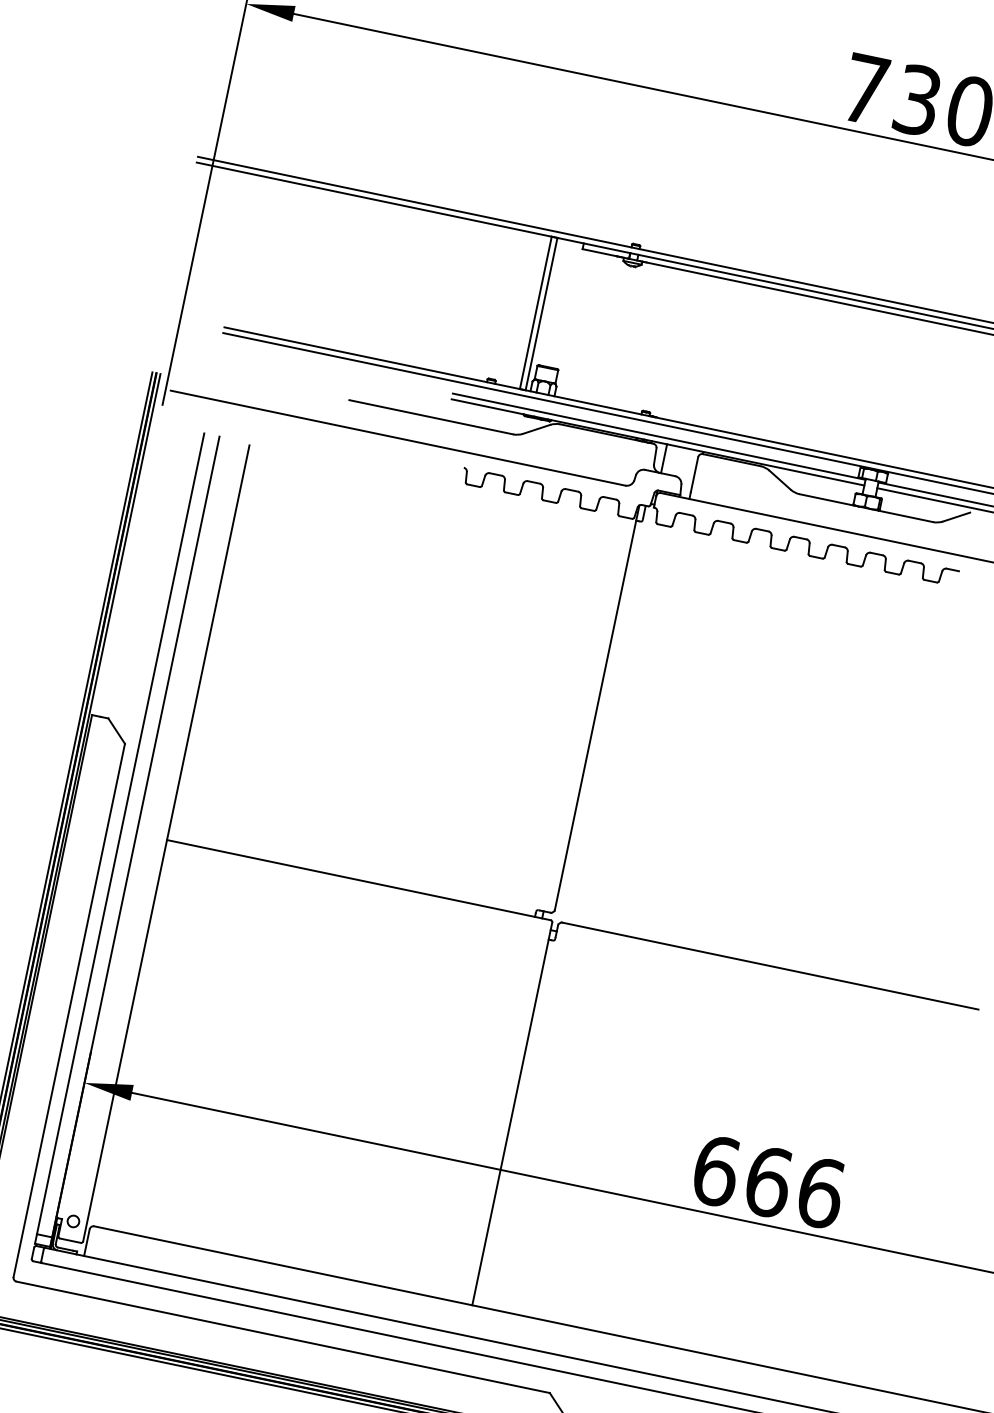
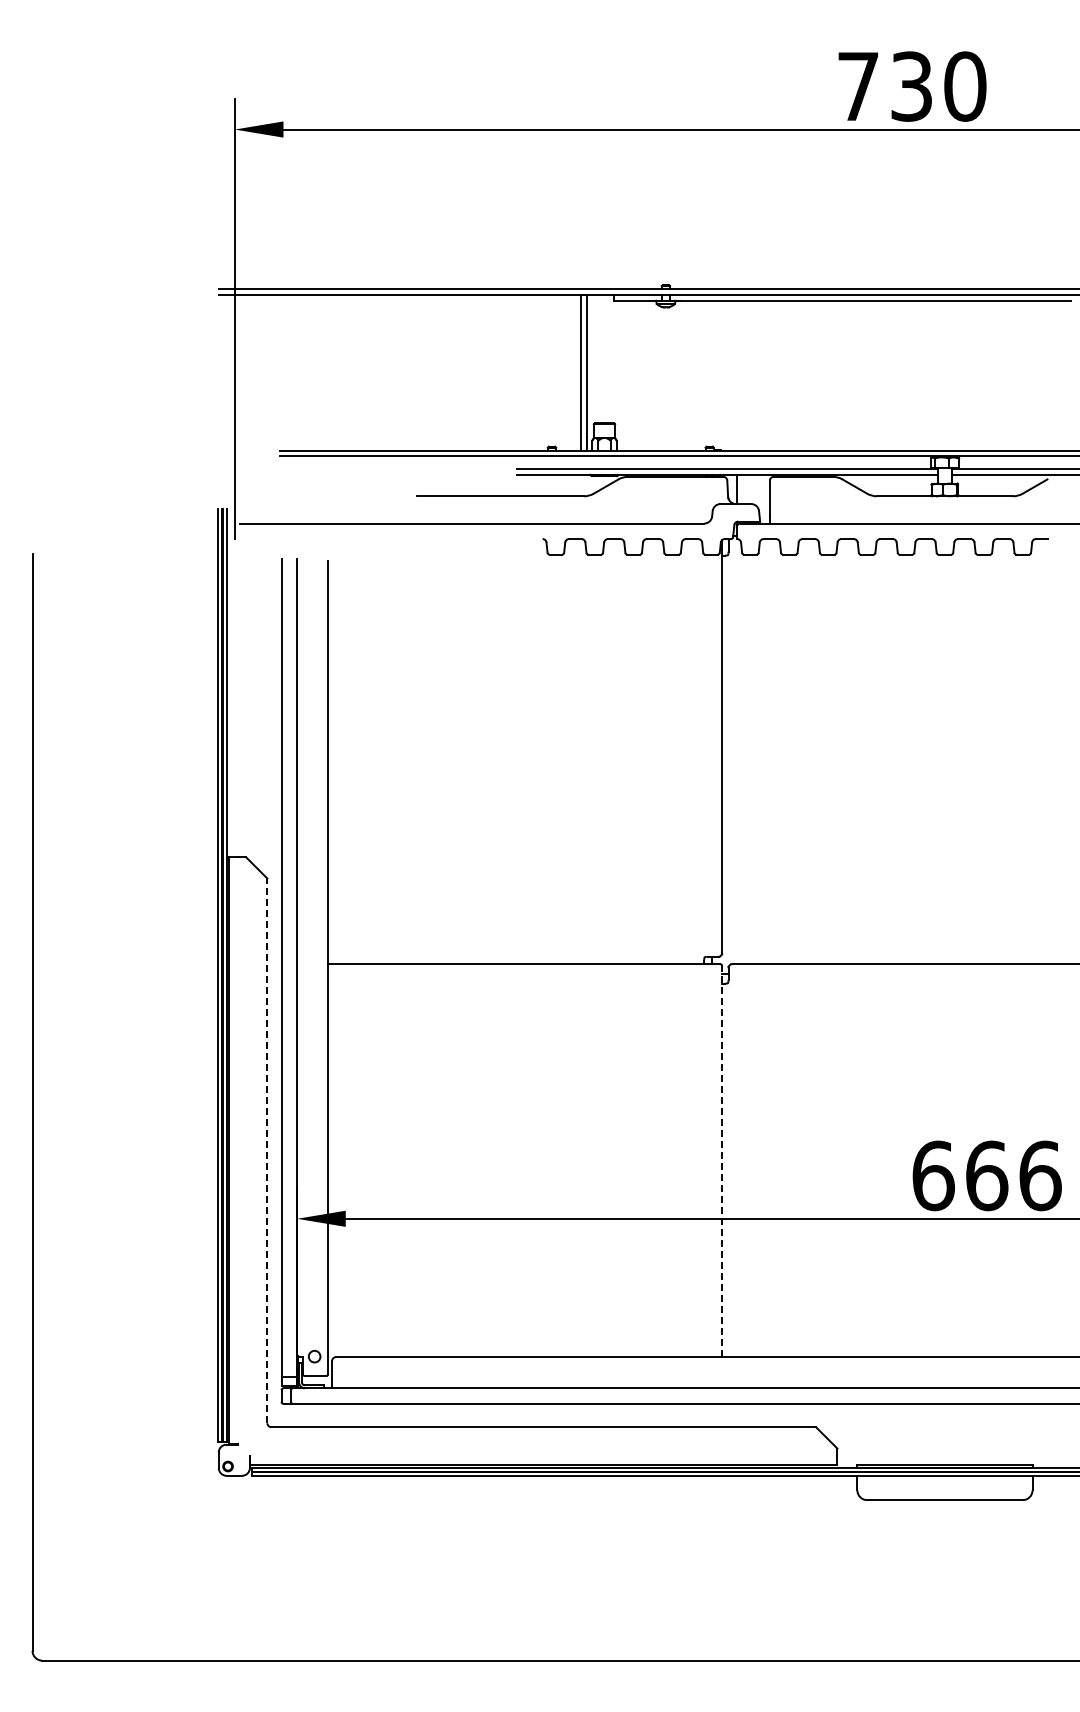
line: (69, 1010) -> (267, 1150), solid -> dashed
line: (512, 1113) -> (722, 1161), solid -> dashed

